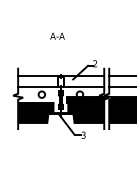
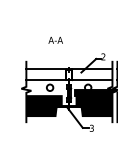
text: (57, 35) -> (55, 39), moved

